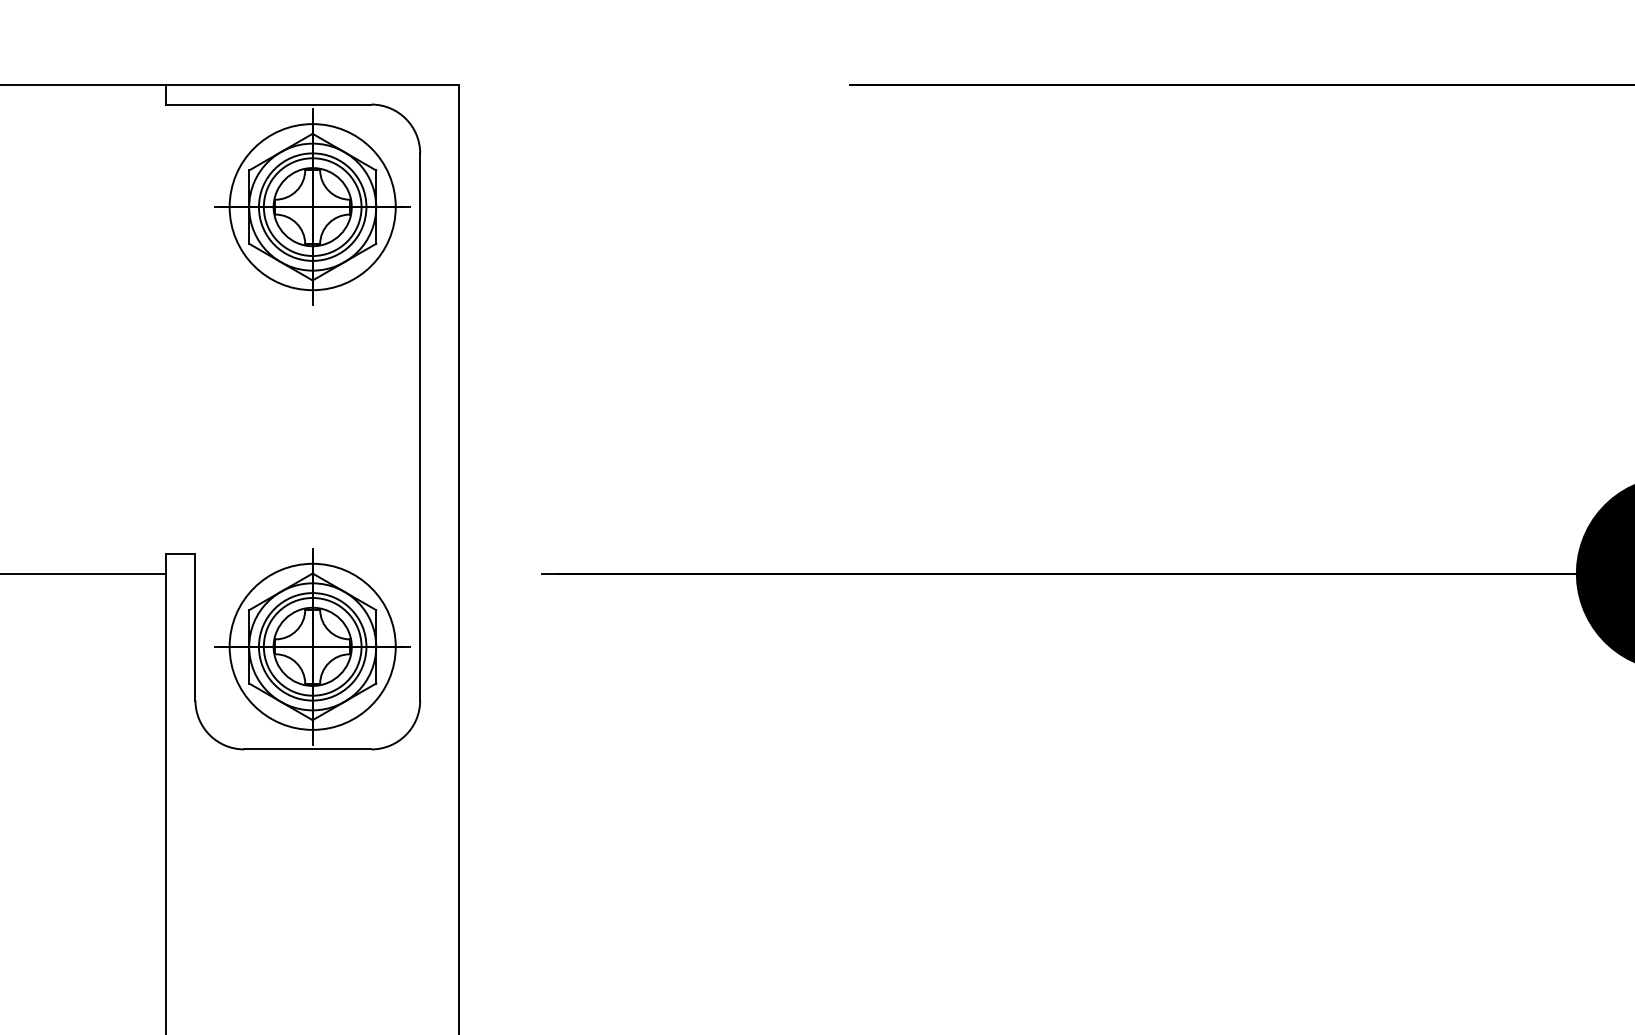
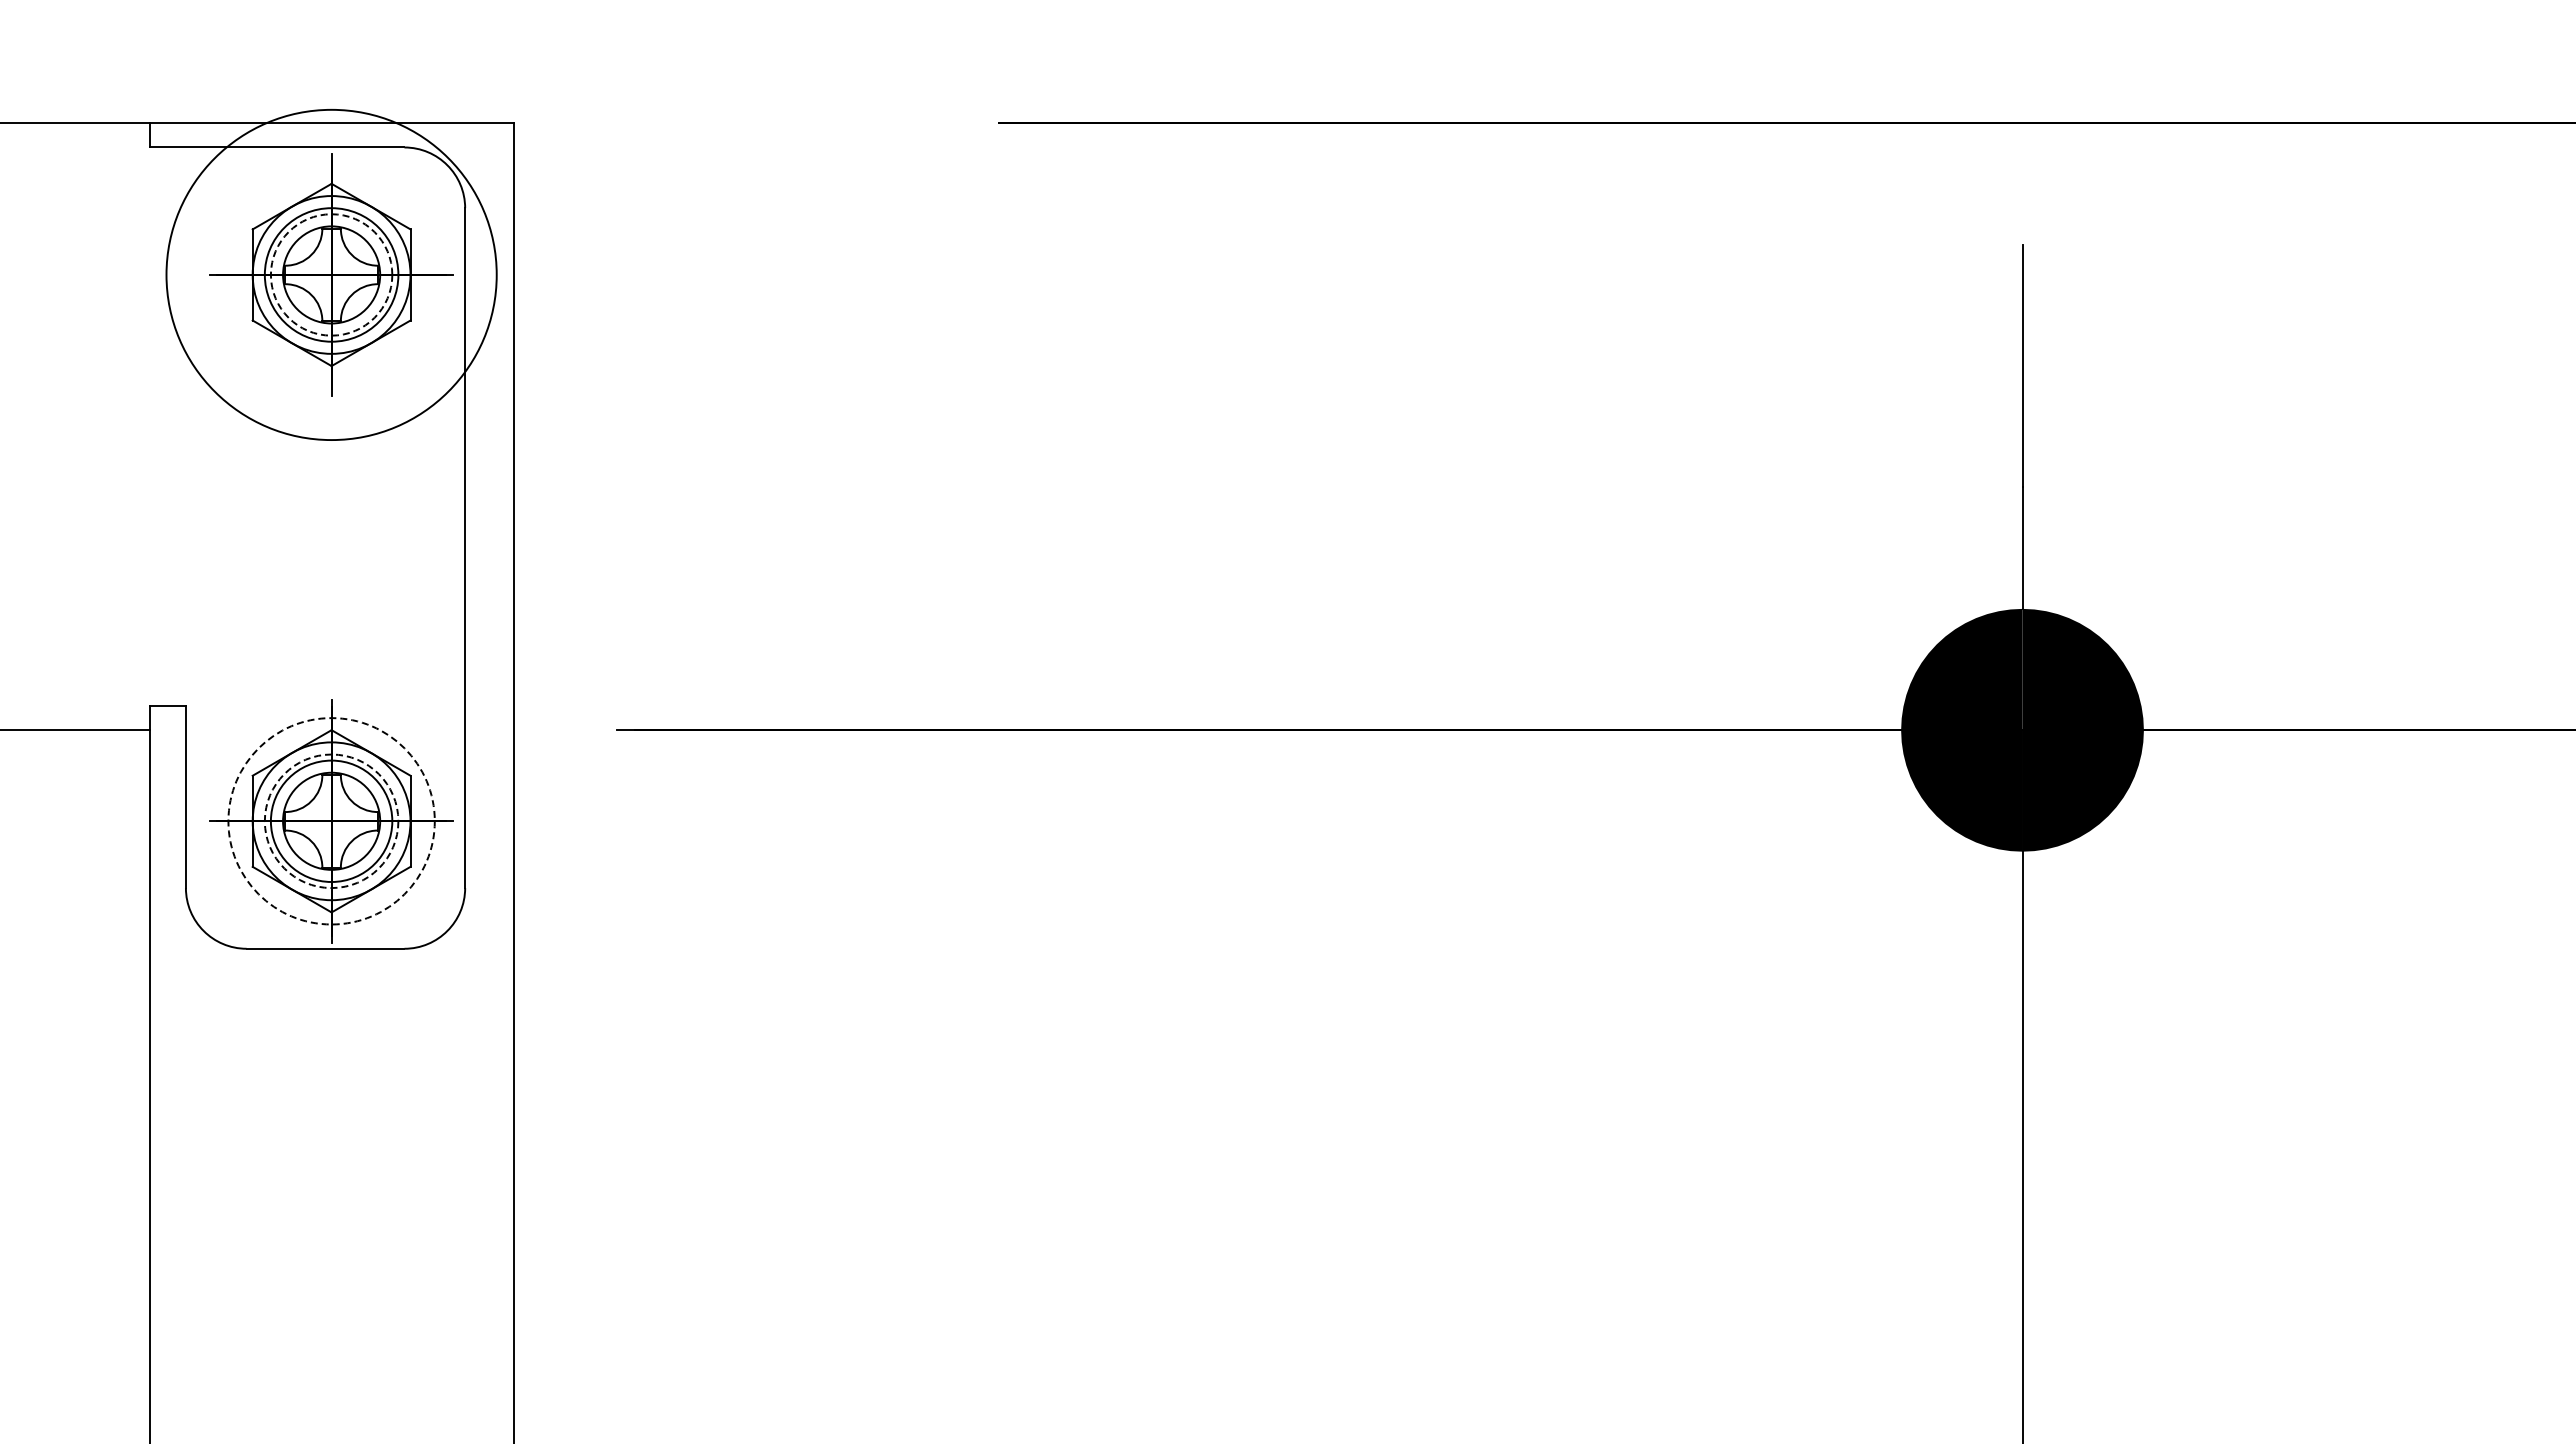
circle: (312, 206) -> (331, 274), size x1.6
circle: (312, 206) -> (331, 274), solid -> dashed
circle: (312, 647) -> (331, 821), solid -> dashed
circle: (312, 647) -> (331, 821), solid -> dashed

